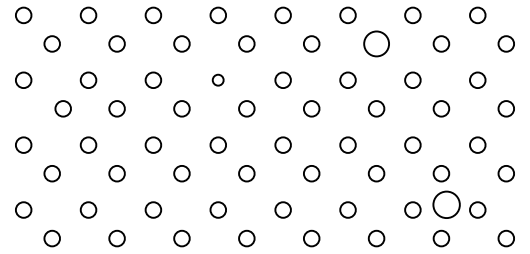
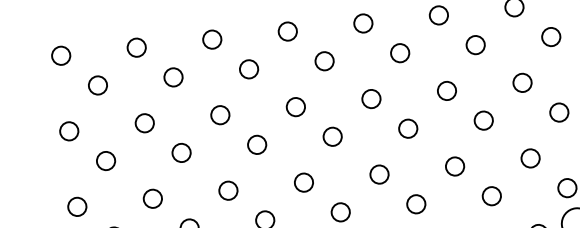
circle: (376, 43) -> (475, 44), size x0.62
circle: (217, 79) -> (294, 106), size x1.43
circle: (62, 108) -> (105, 160), moved

